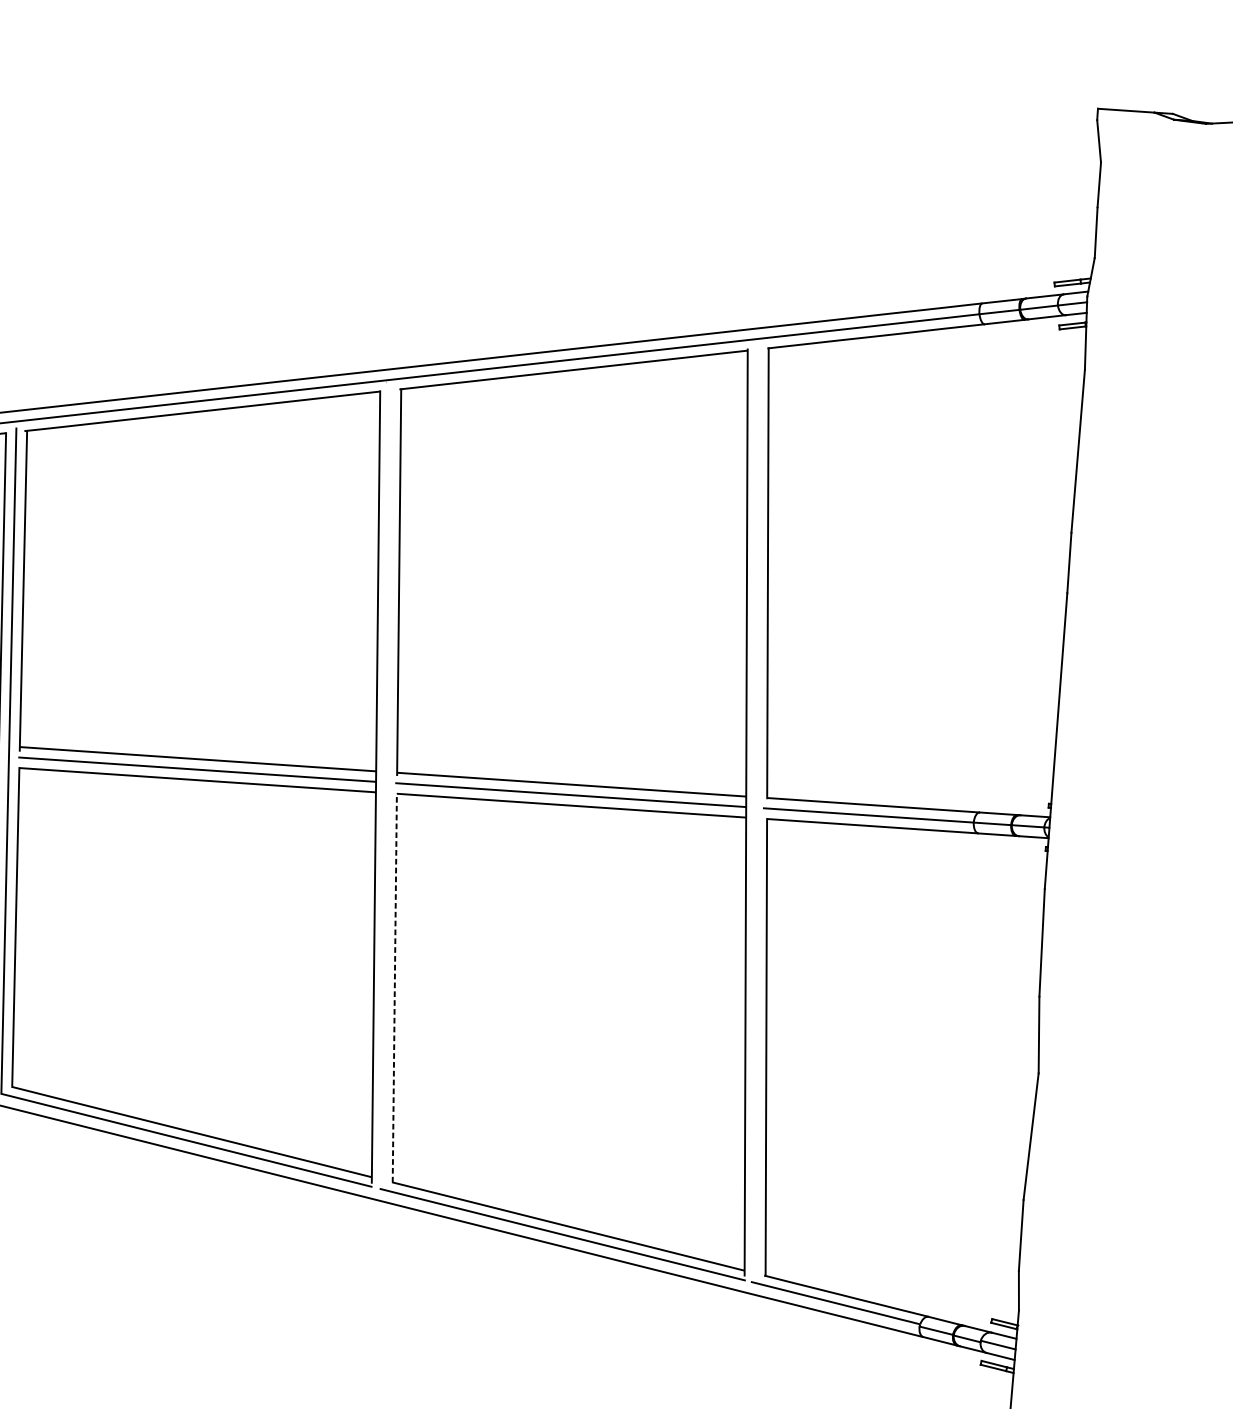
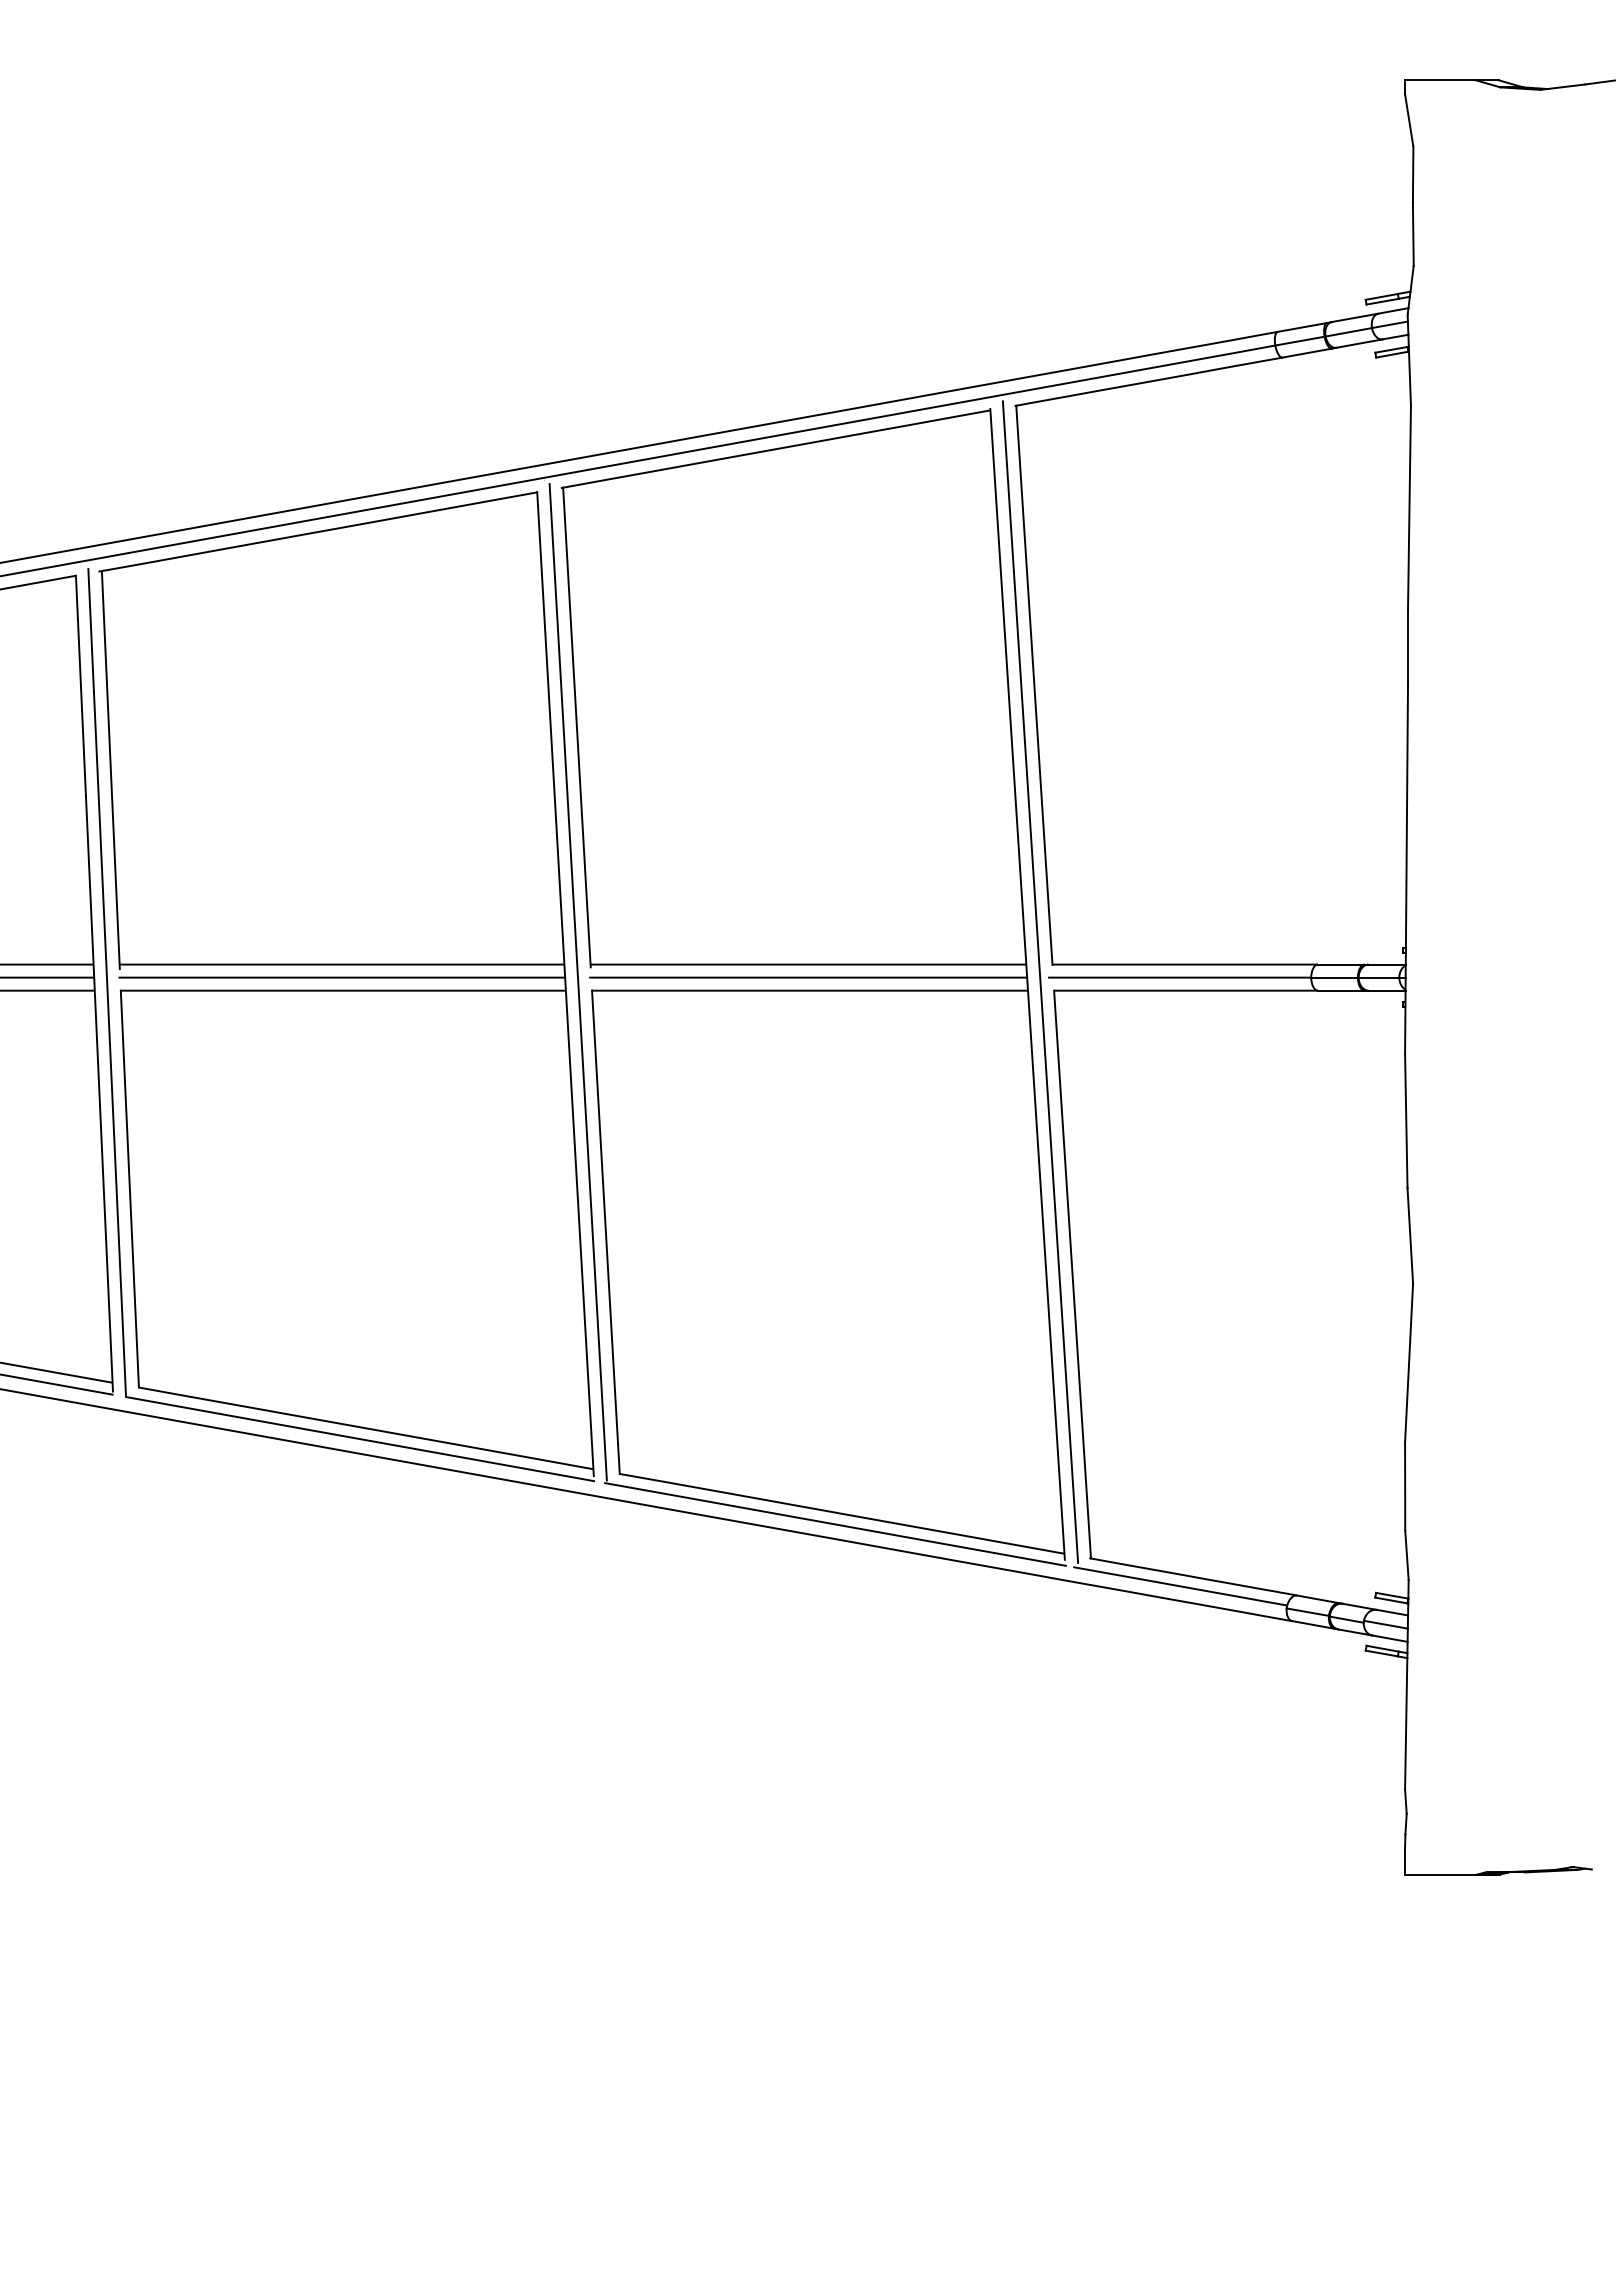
line: (385, 786) -> (577, 982), added
line: (756, 810) -> (1040, 981), added
line: (394, 987) -> (605, 1231), dashed -> solid

